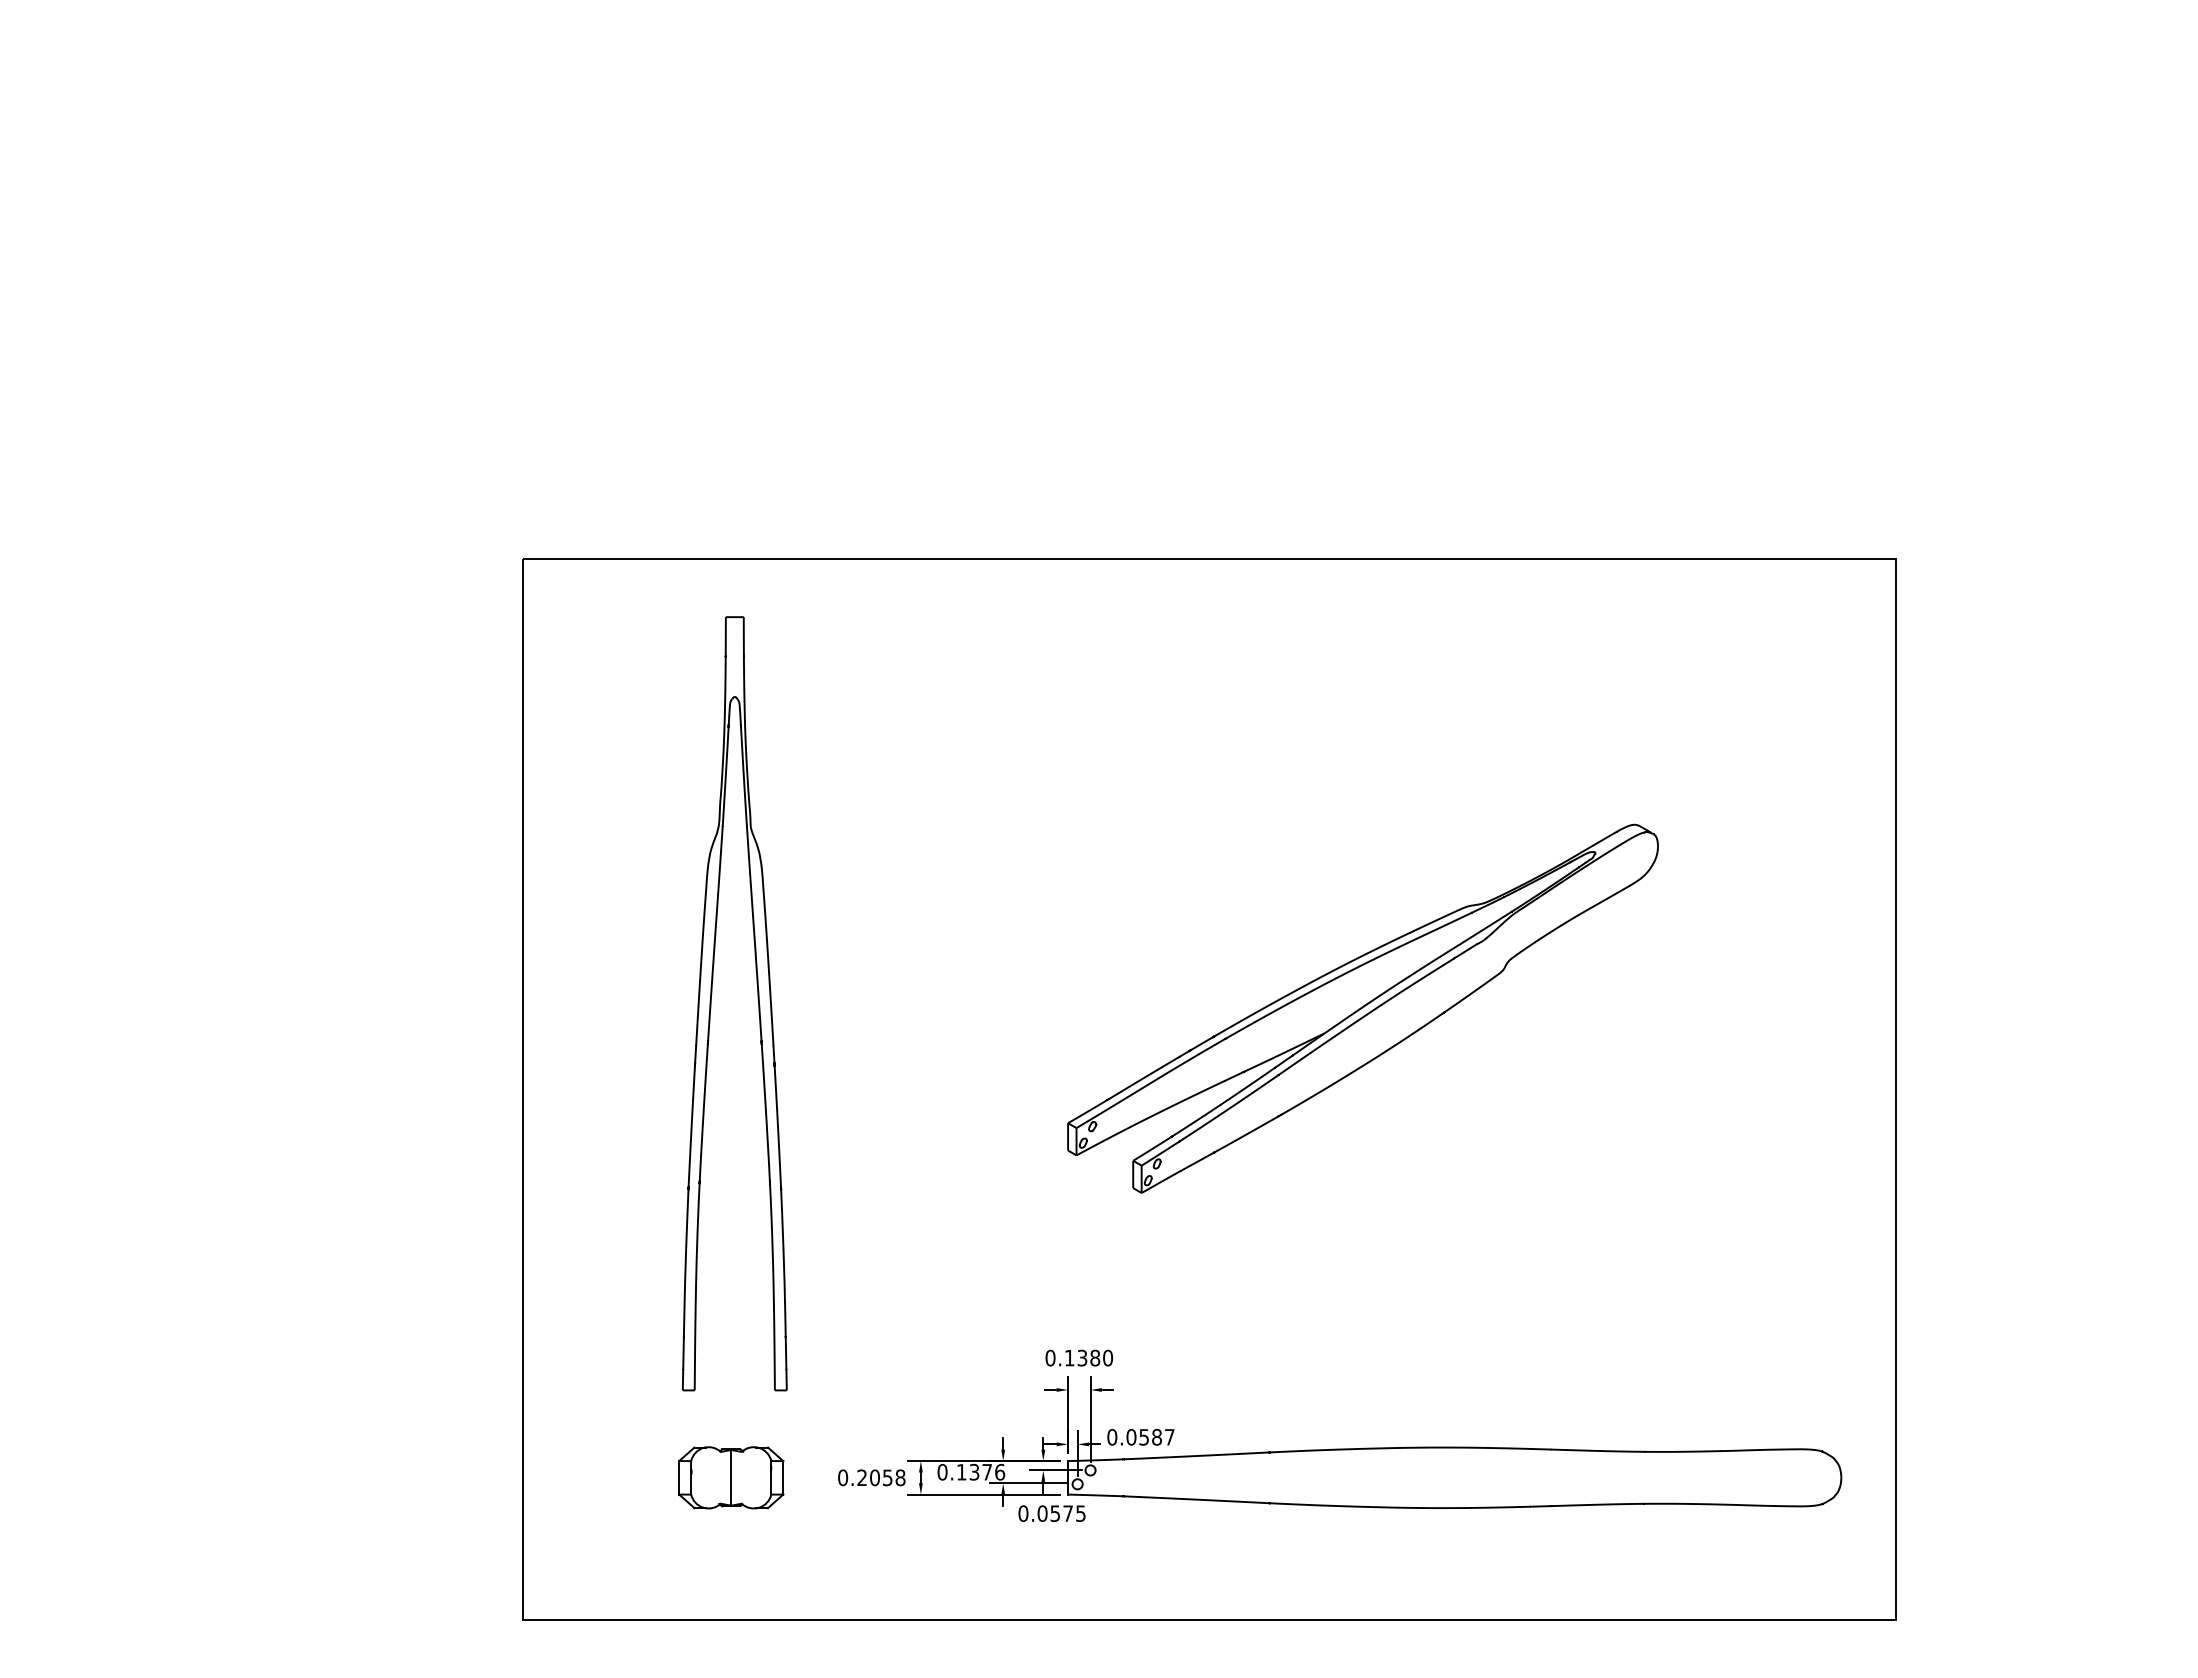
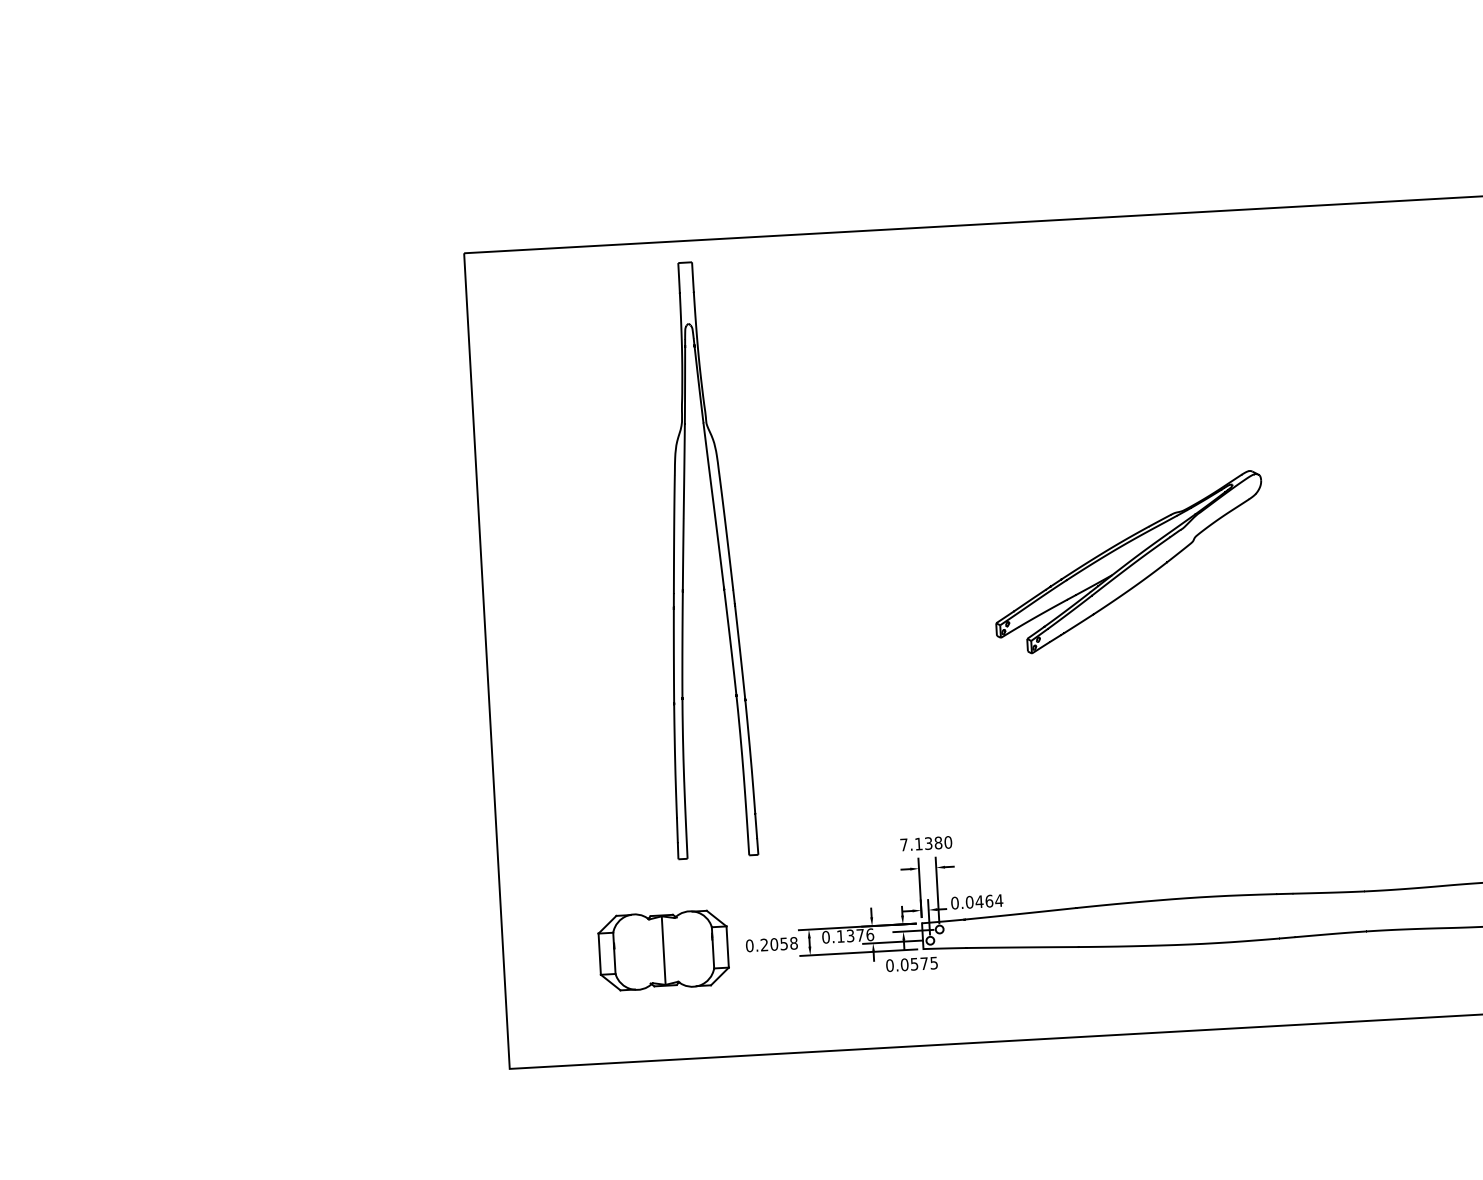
part: (711, 1003) -> (683, 560), moved
part: (1362, 1008) -> (1128, 562), size x0.6
text: (1050, 1357) -> (904, 844), 0.1380 -> 7.1380
text: (1156, 1437) -> (988, 901), 0.0587 -> 0.0464
part: (731, 1477) -> (664, 950), size x1.6

